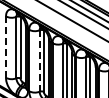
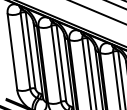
line: (6, 47) -> (13, 52), dashed -> solid
line: (39, 61) -> (56, 64), dashed -> solid

